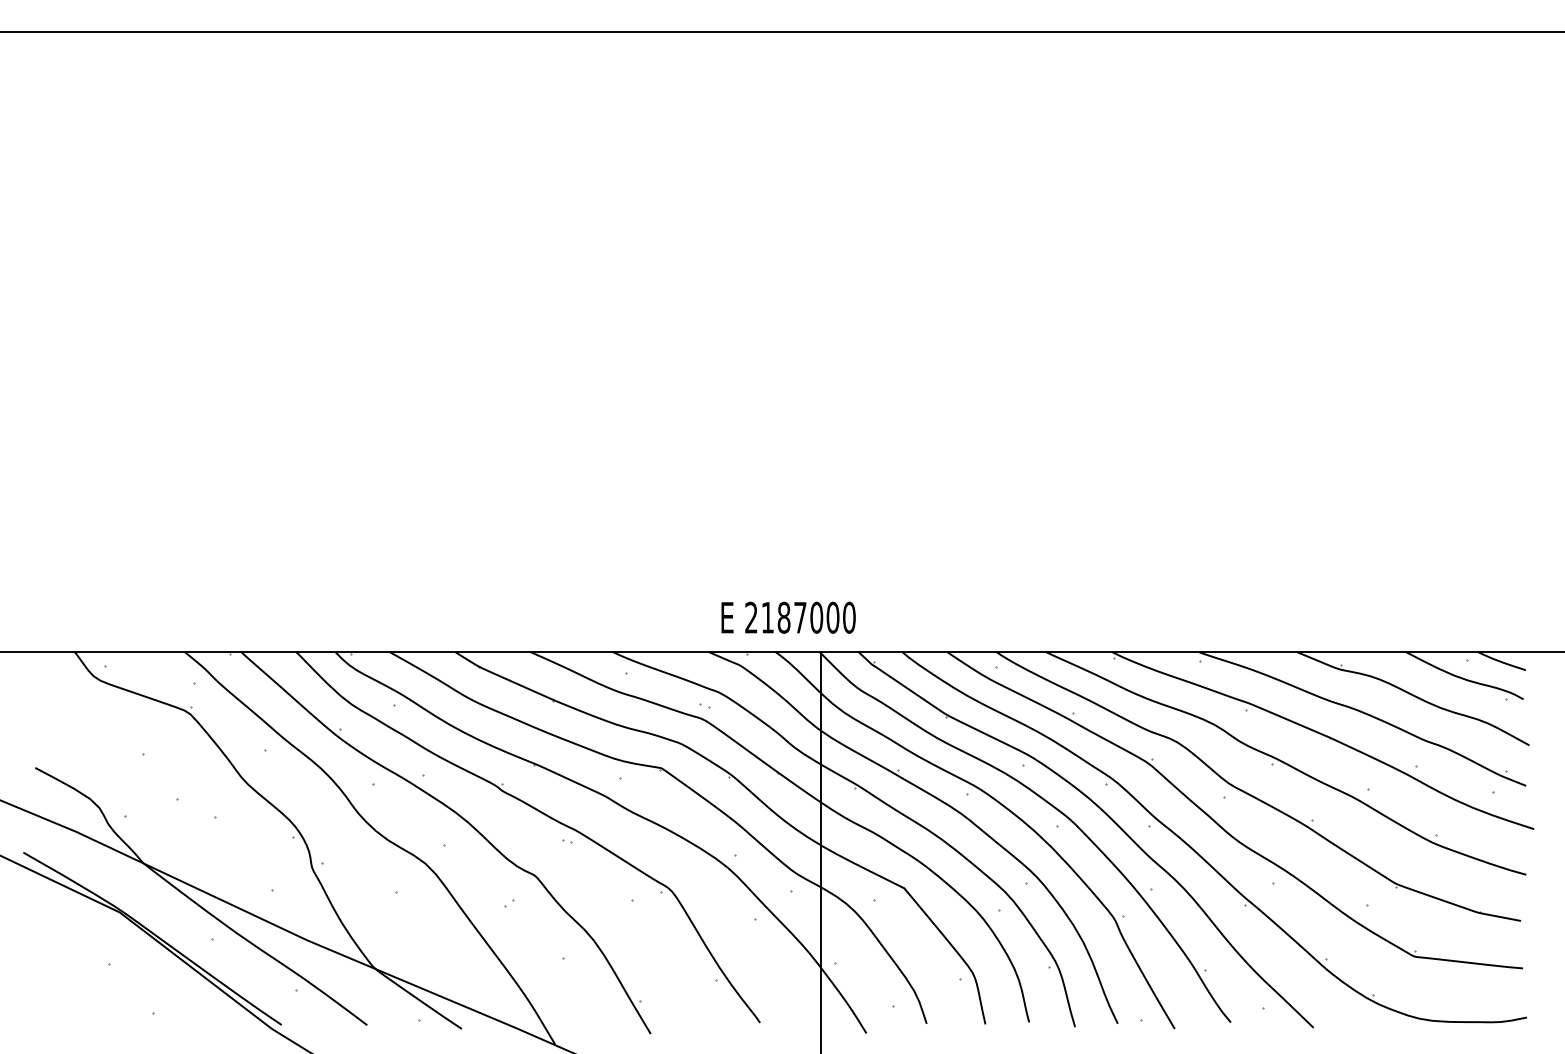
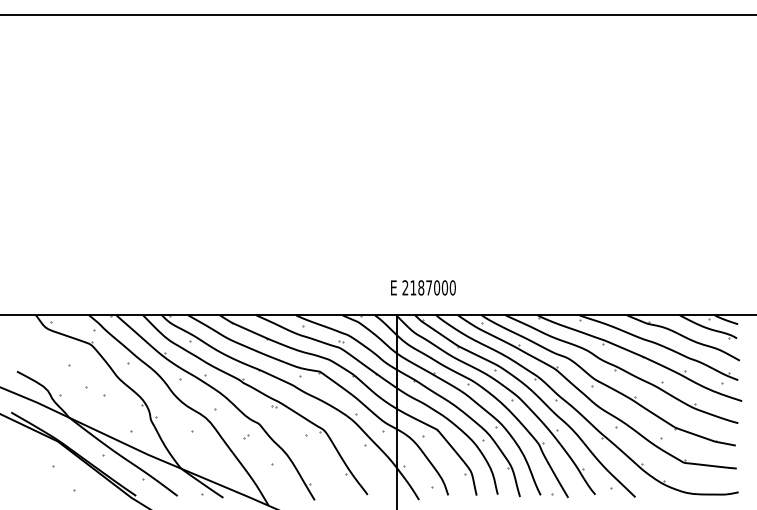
text: (788, 616) -> (423, 287), moved

